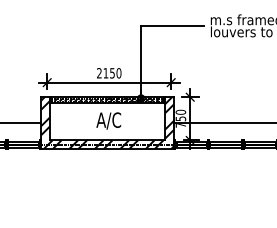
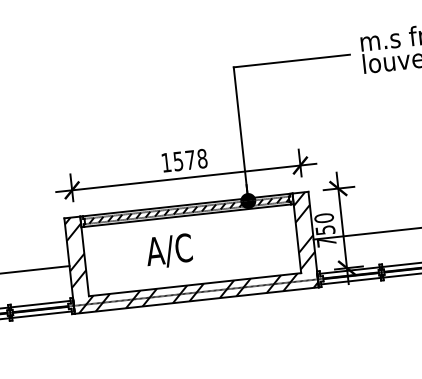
text: (109, 73) -> (185, 161), 2150 -> 1578
text: (108, 120) -> (168, 250), moved

